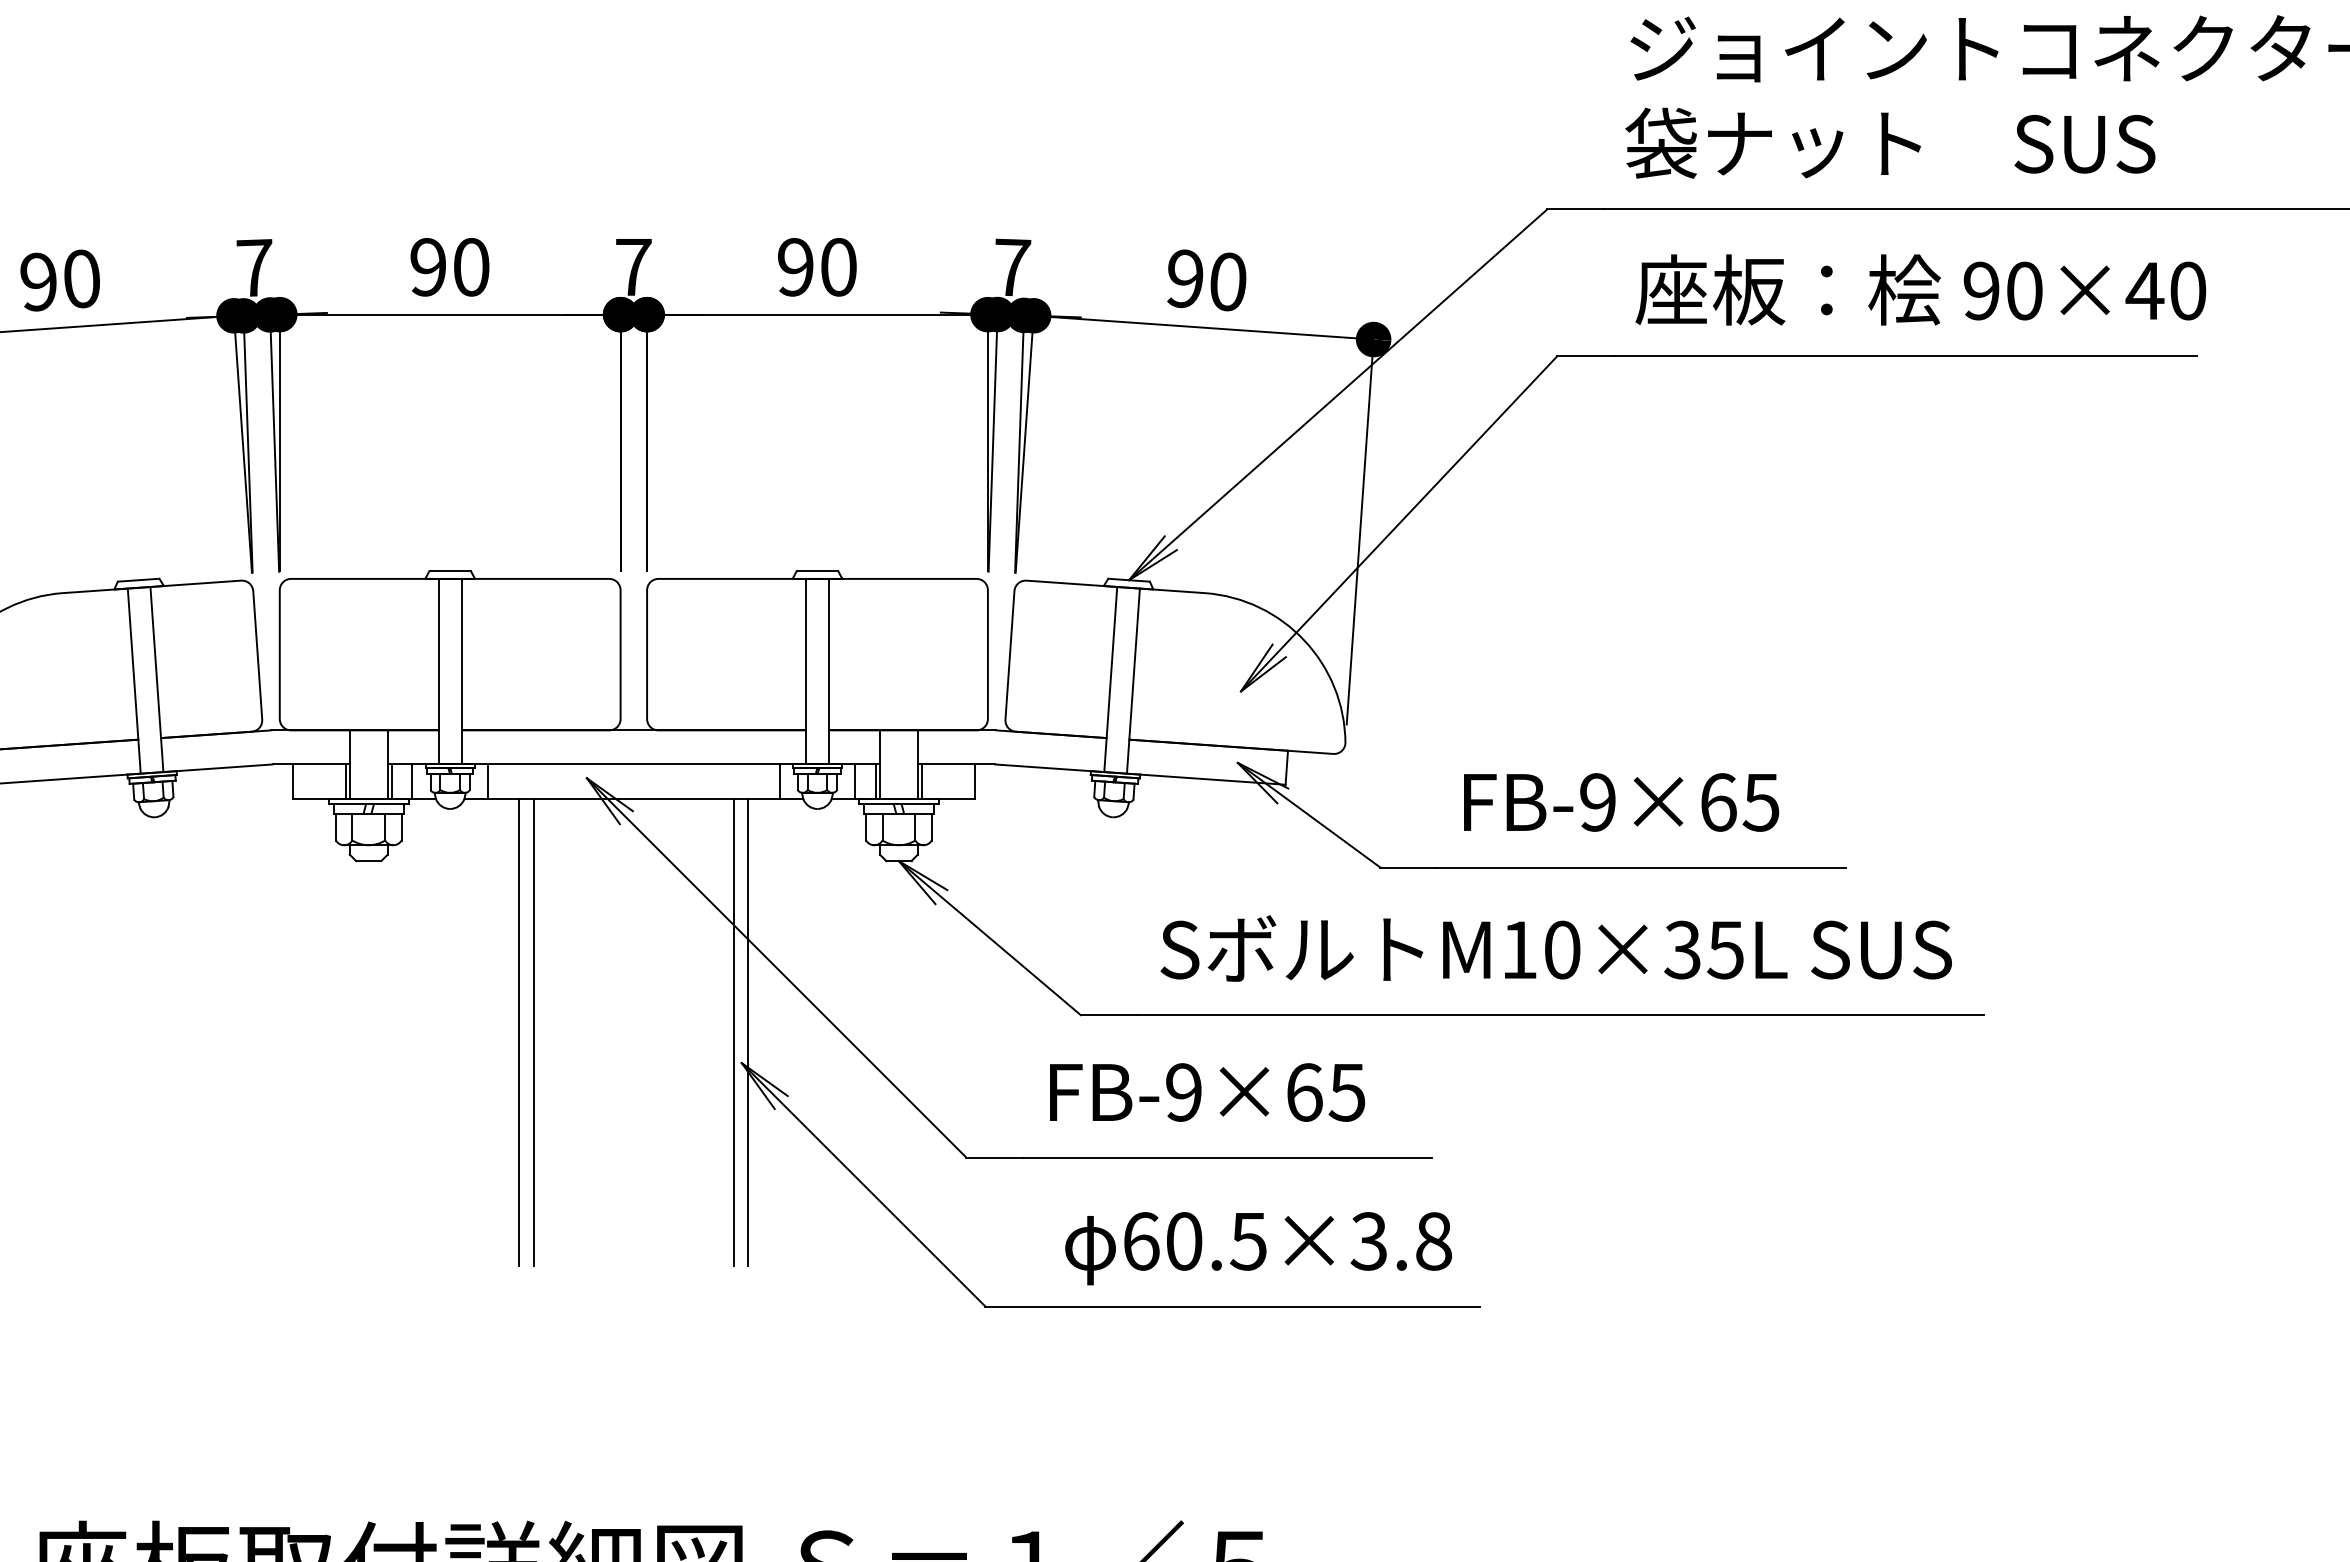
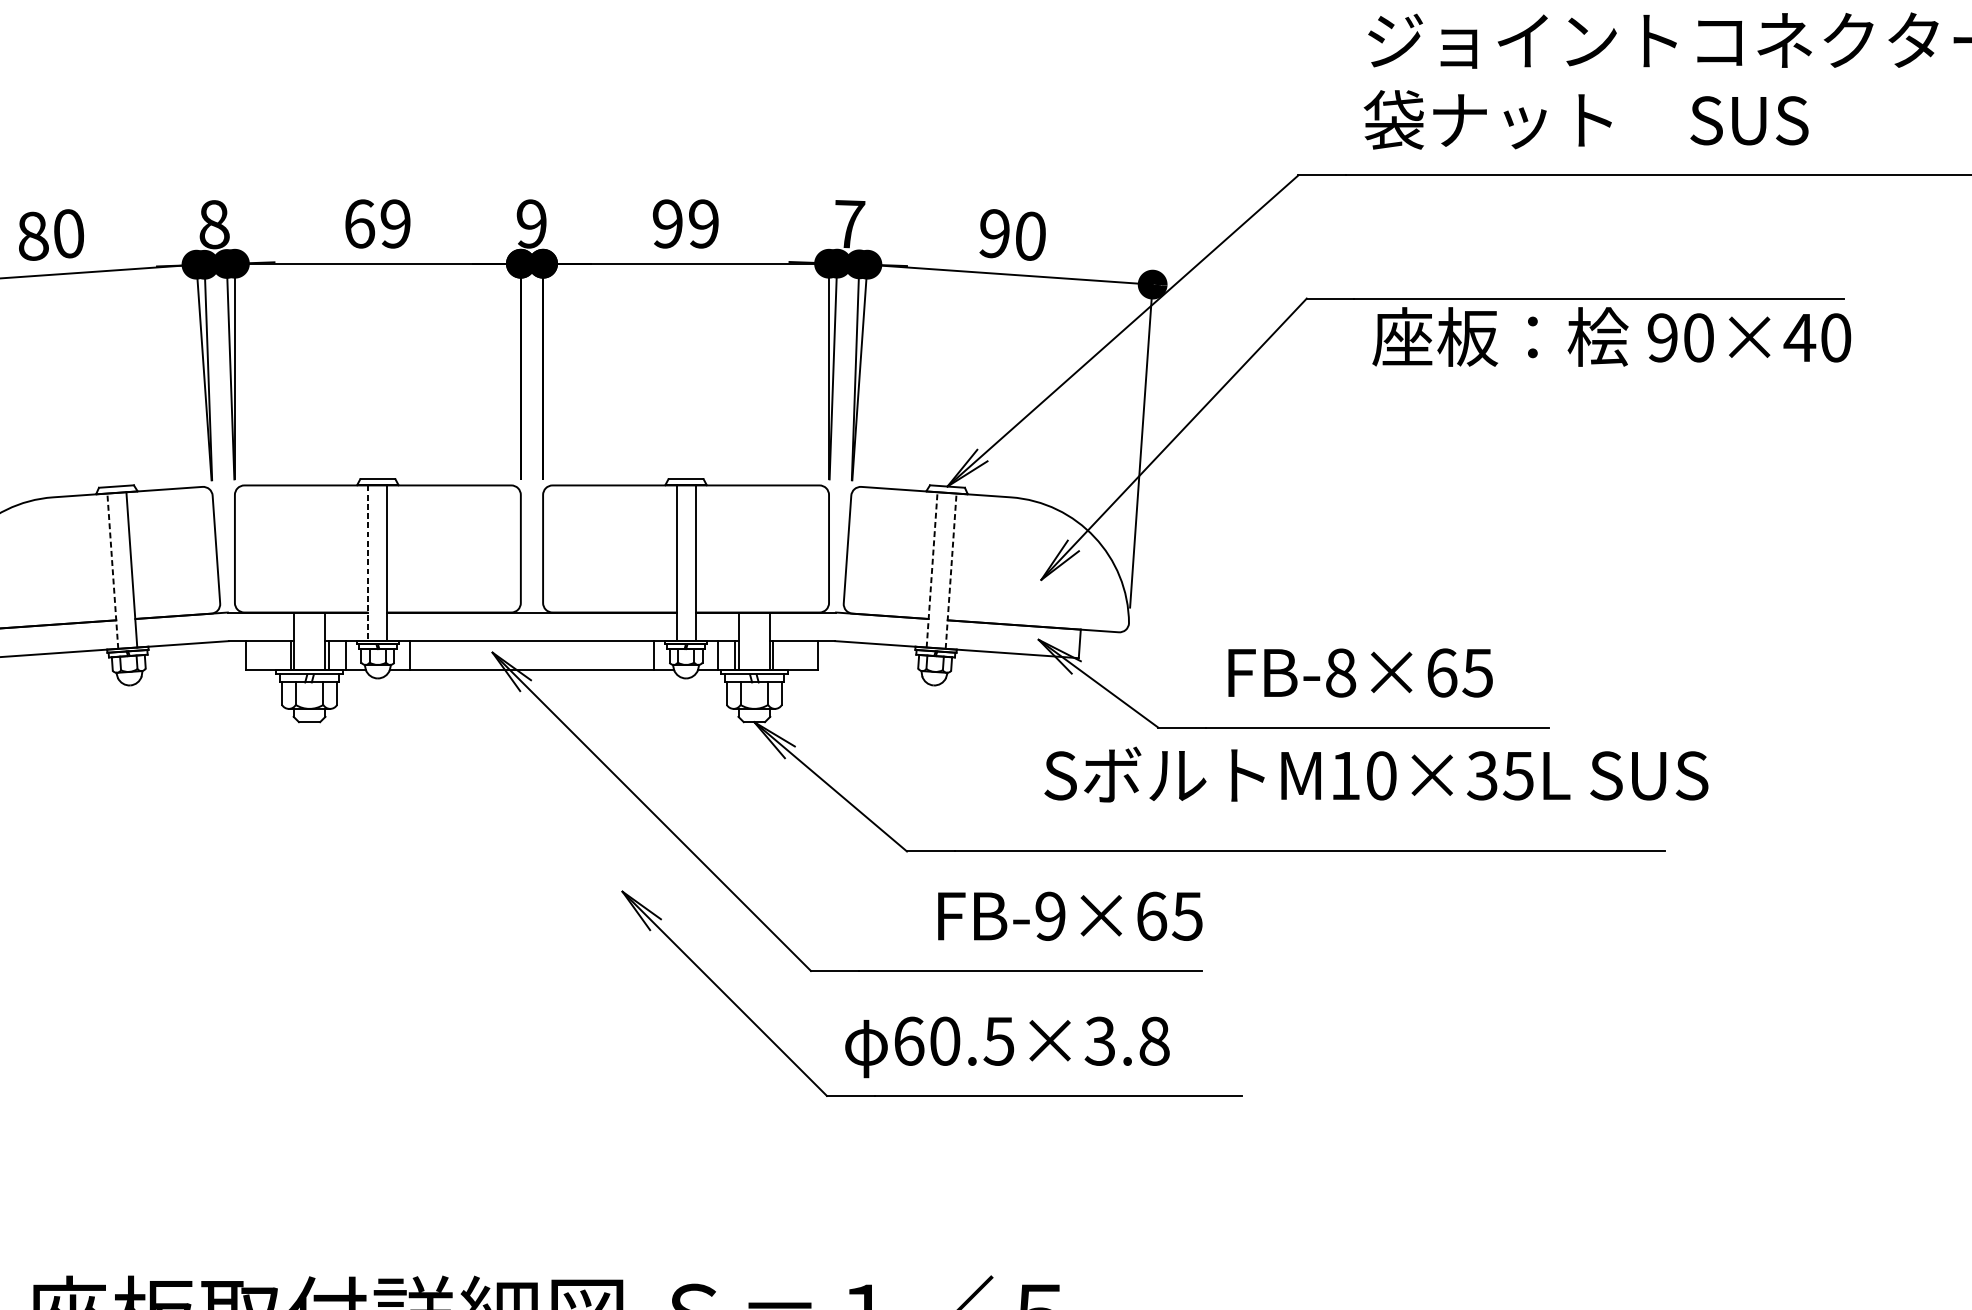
text: (254, 267) -> (213, 224), 7 -> 8
text: (449, 267) -> (377, 224), 90 -> 69
text: (633, 267) -> (531, 224), 7 -> 9
text: (838, 267) -> (703, 224), 90 -> 99
text: (39, 281) -> (33, 235), 90 -> 80
text: (1920, 289) -> (1611, 336), moved
line: (438, 671) -> (368, 563), solid -> dashed
line: (1110, 679) -> (931, 569), solid -> dashed
line: (134, 681) -> (113, 571), solid -> dashed
line: (1133, 681) -> (951, 571), solid -> dashed
text: (1598, 802) -> (1341, 673), FB-9×65 -> FB-8×65
text: (1555, 948) -> (1375, 774), moved
line: (519, 1031) -> (436, 865), removed
line: (533, 1031) -> (447, 865), removed
line: (734, 1031) -> (616, 865), removed
line: (748, 1031) -> (628, 865), removed
text: (1207, 1092) -> (1070, 916), moved
text: (1258, 1248) -> (1007, 1047), moved

